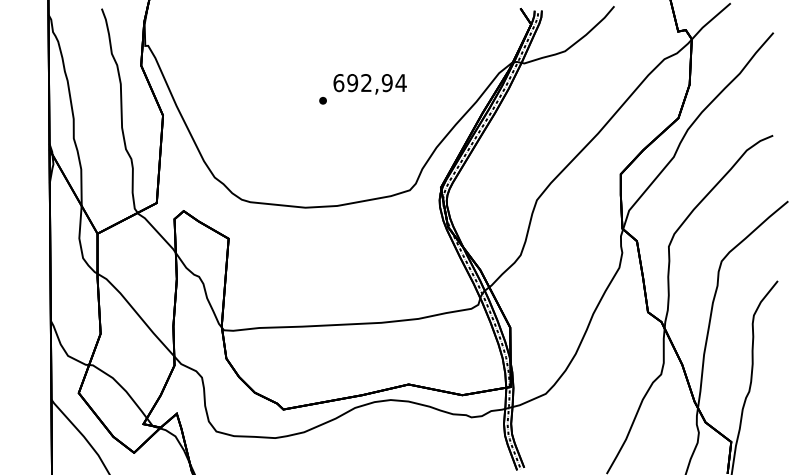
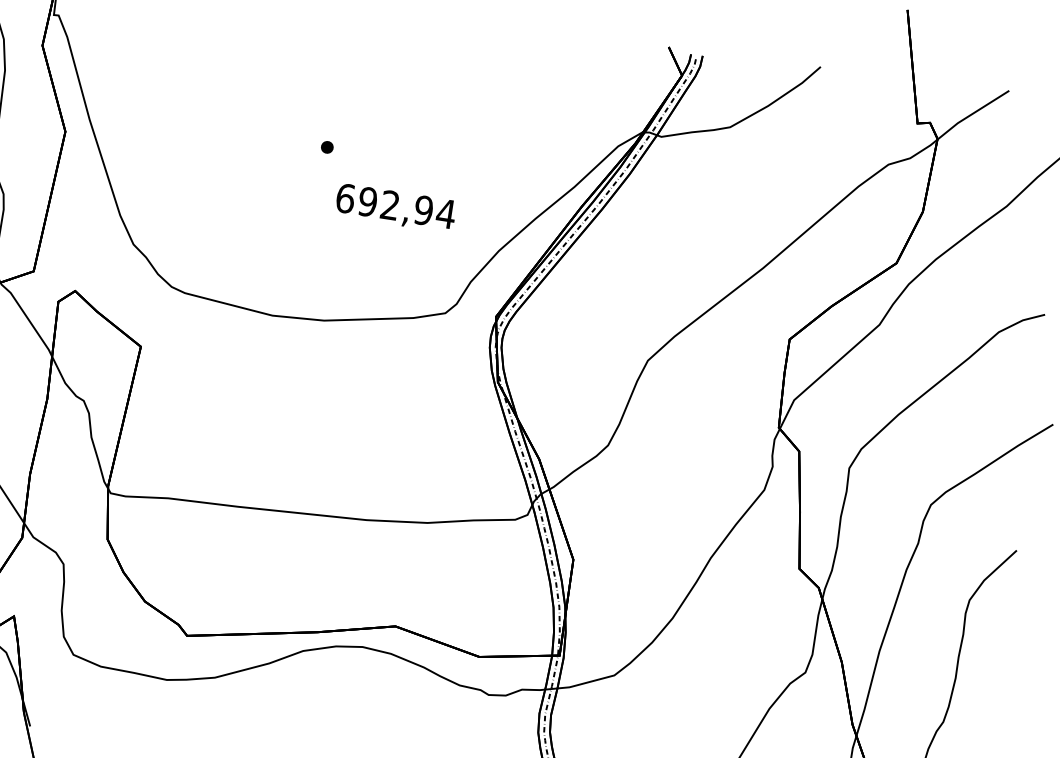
text: (369, 84) -> (394, 208), moved

